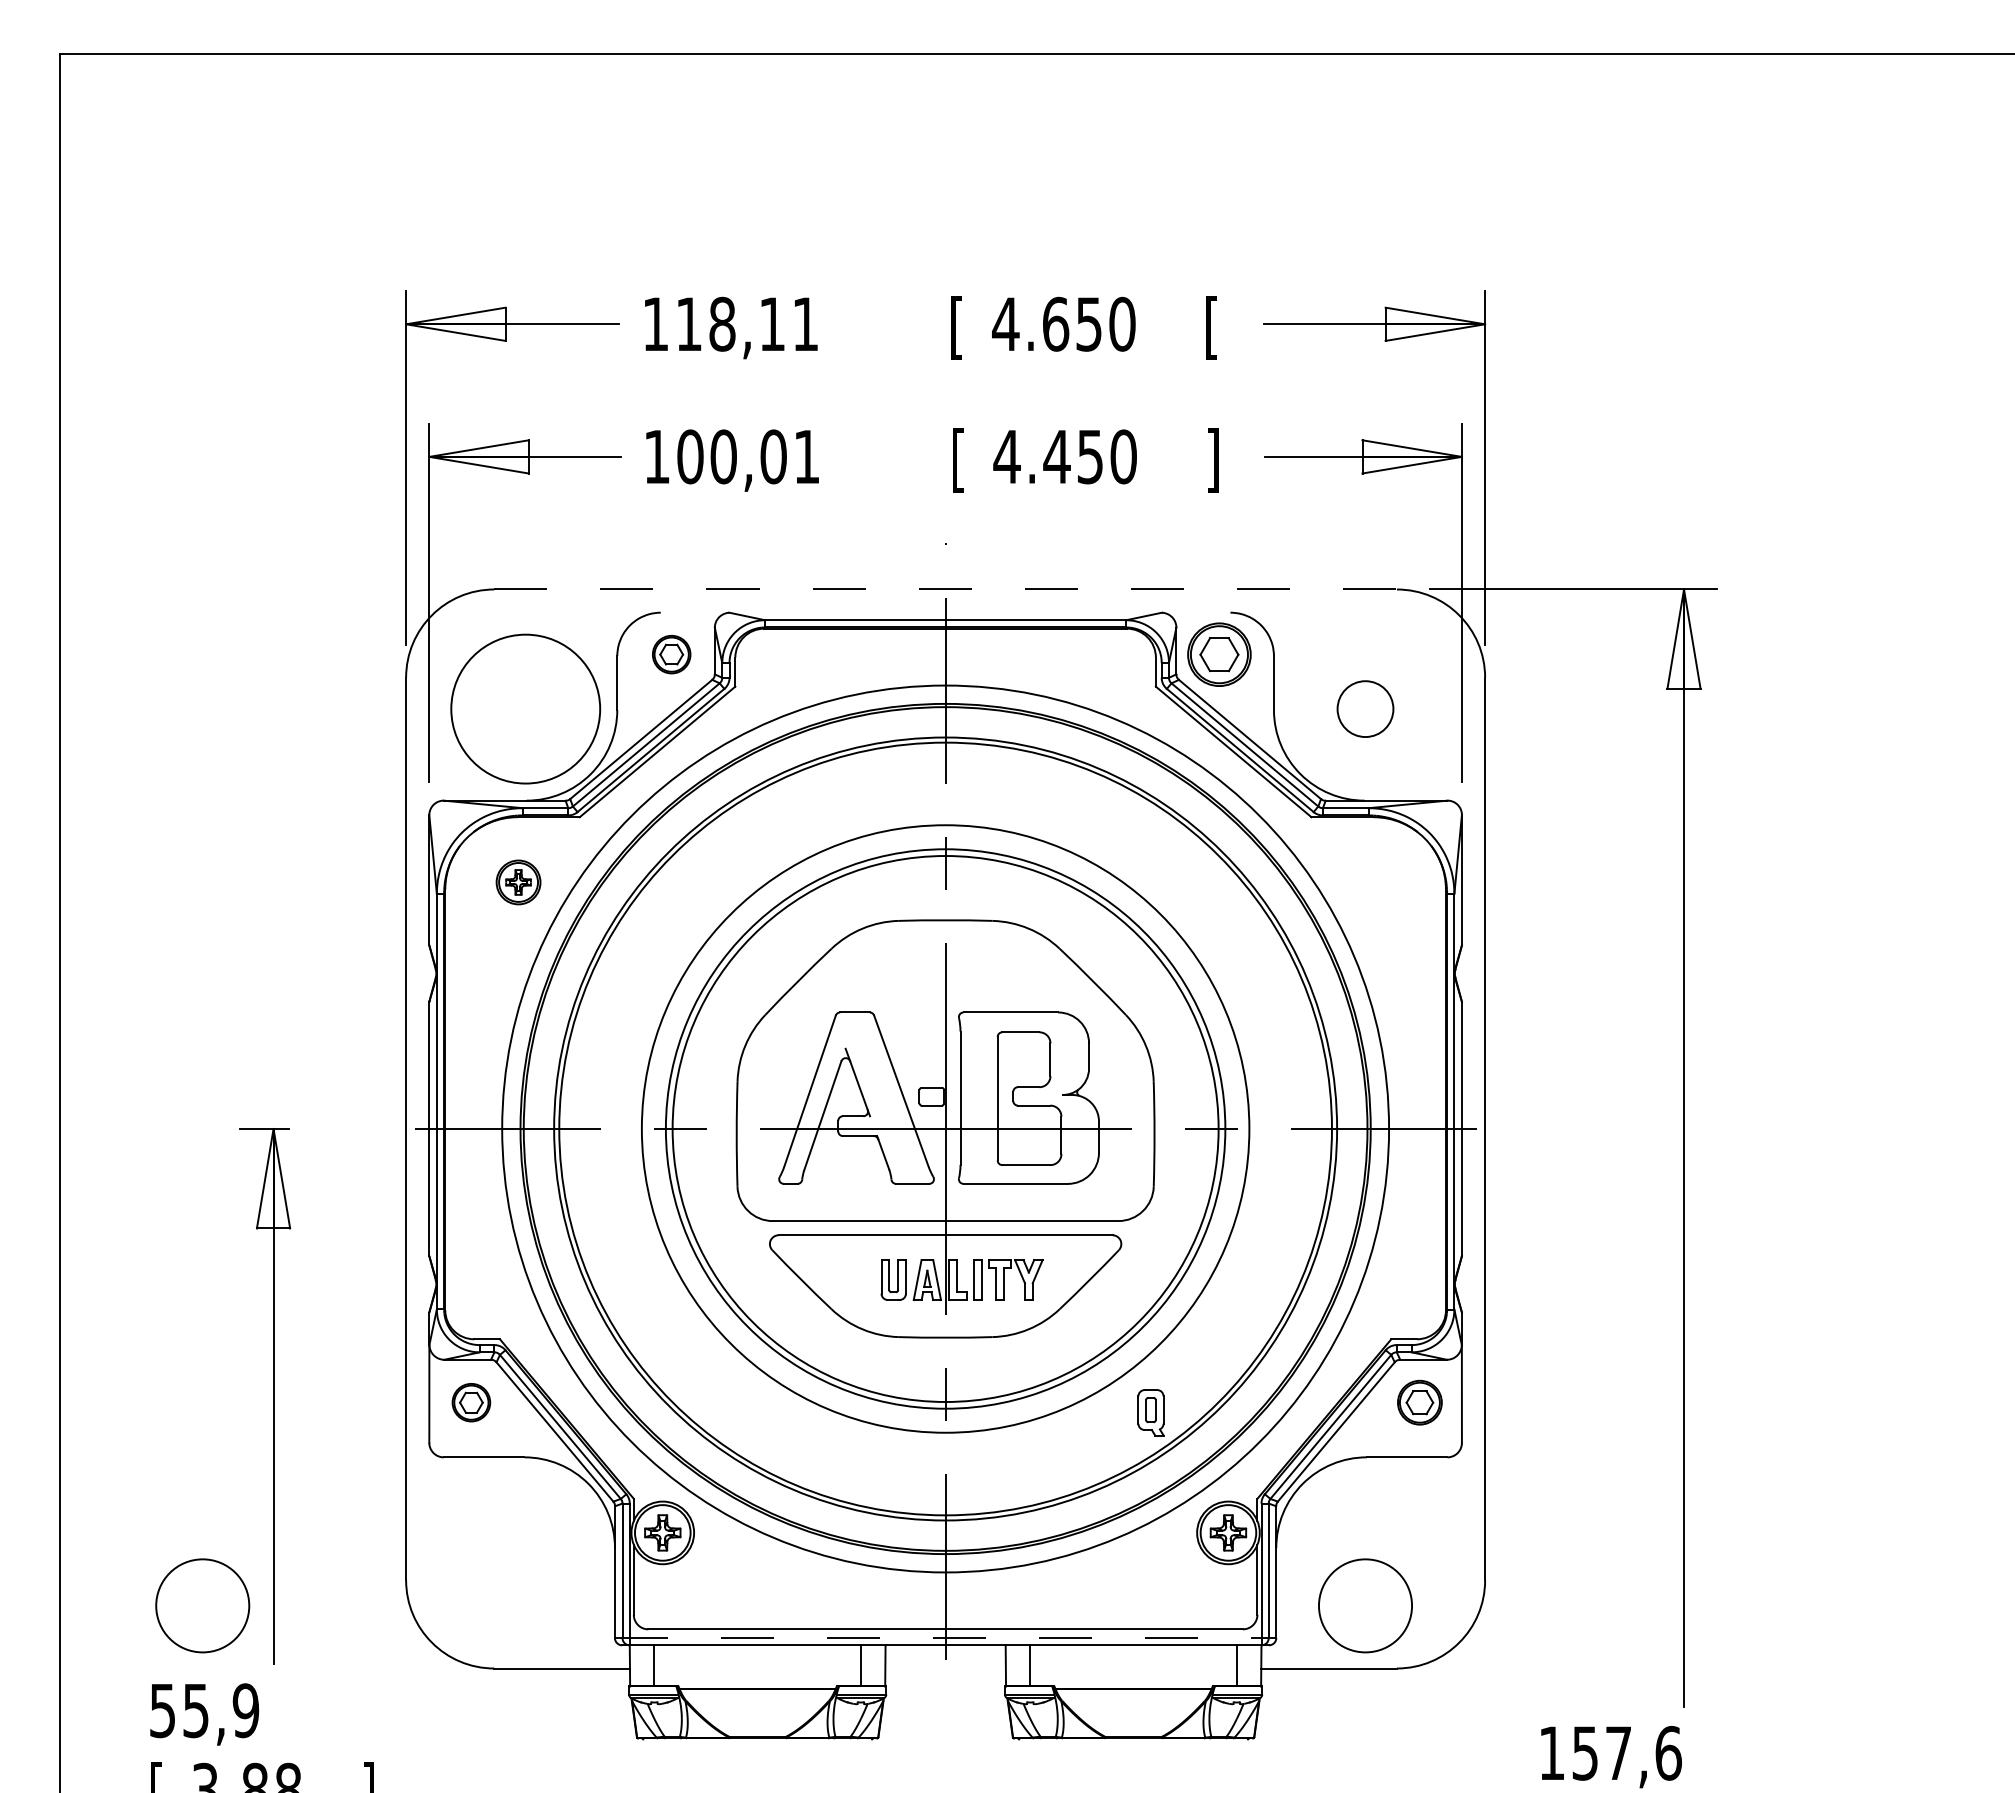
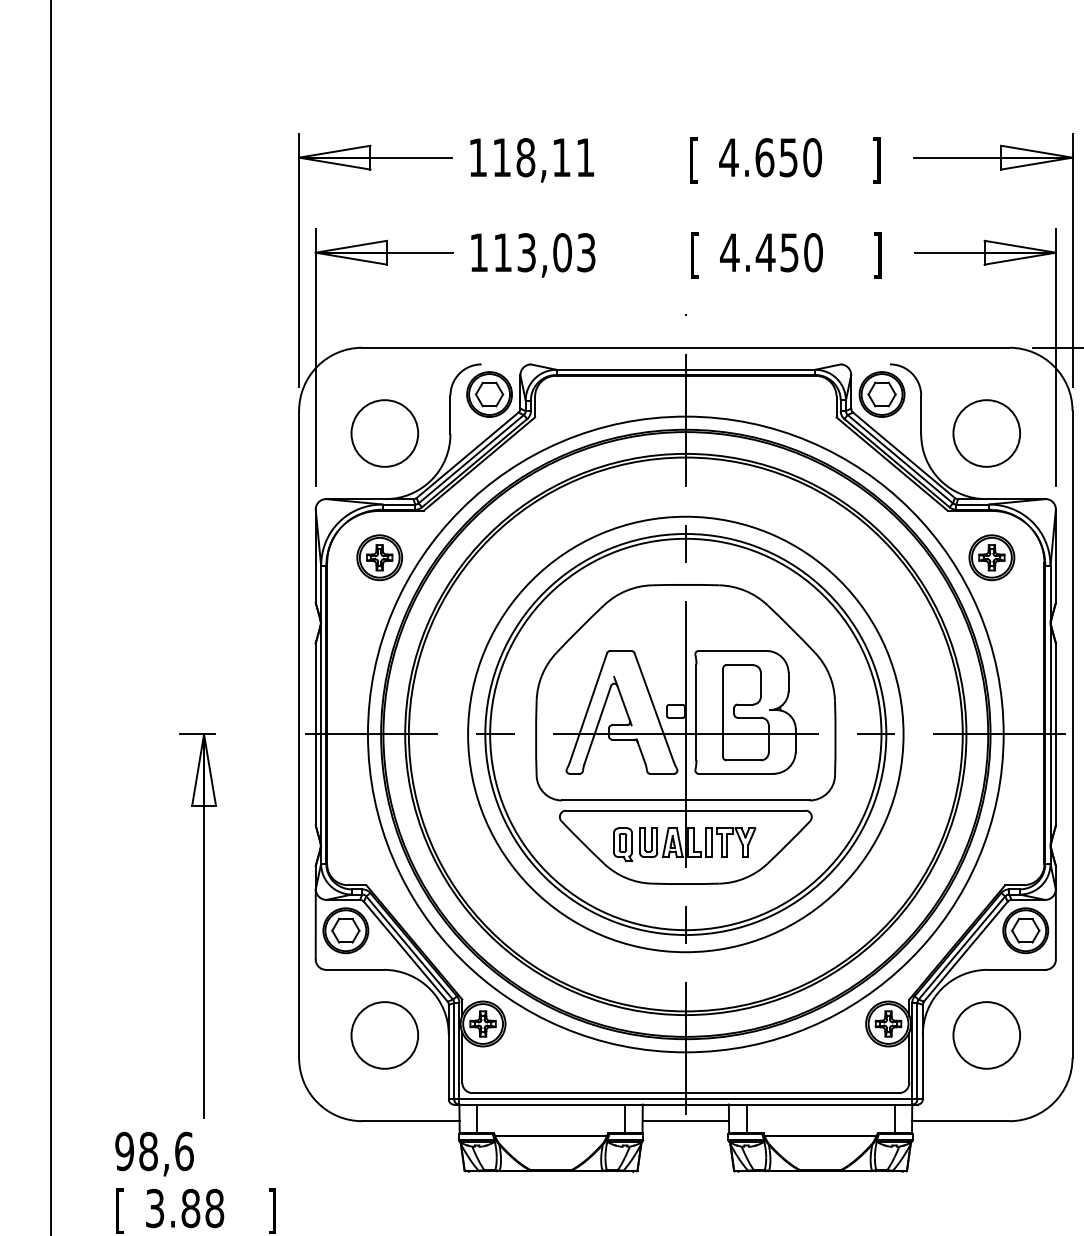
text: (1211, 327) -> (876, 159), [ -> ]
text: (748, 456) -> (544, 252), 100,01 -> 113,03
line: (946, 589) -> (686, 347), dashed -> solid
part: (671, 654) -> (489, 394), size x1.67
circle: (525, 708) -> (384, 433), size x0.62
circle: (1365, 708) -> (986, 433), size x1.67
part: (518, 882) -> (379, 557), size x1.43
part: (1372, 882) -> (991, 557), added
part: (471, 1402) -> (345, 930), size x1.67
part: (1419, 1402) -> (1025, 930), size x1.43
part: (1150, 1412) -> (622, 844), moved
circle: (202, 1605) -> (384, 1035), moved
circle: (1365, 1605) -> (986, 1035), moved
line: (945, 1638) -> (685, 1099), dashed -> solid
line: (945, 1668) -> (685, 1121), added
text: (204, 1710) -> (154, 1151), 55,9 -> 98,6

